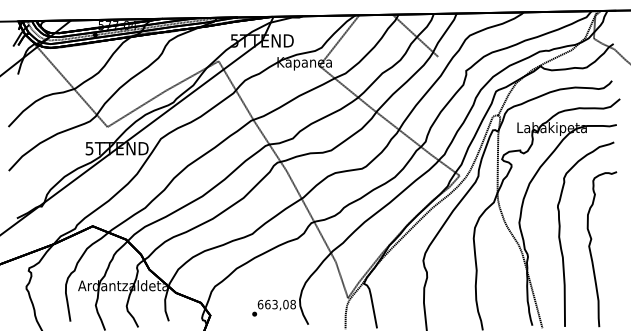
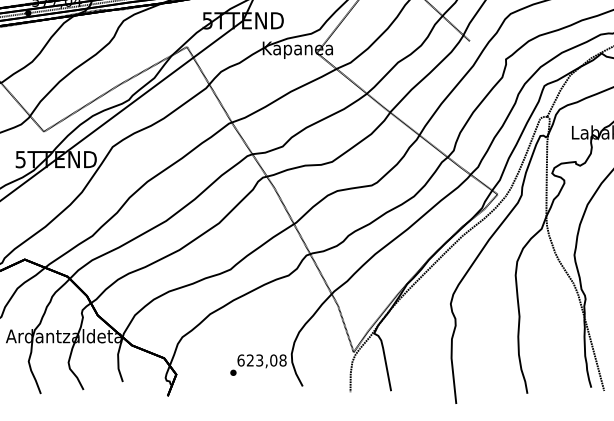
text: (267, 304) -> (249, 360), 663,08 -> 623,08

